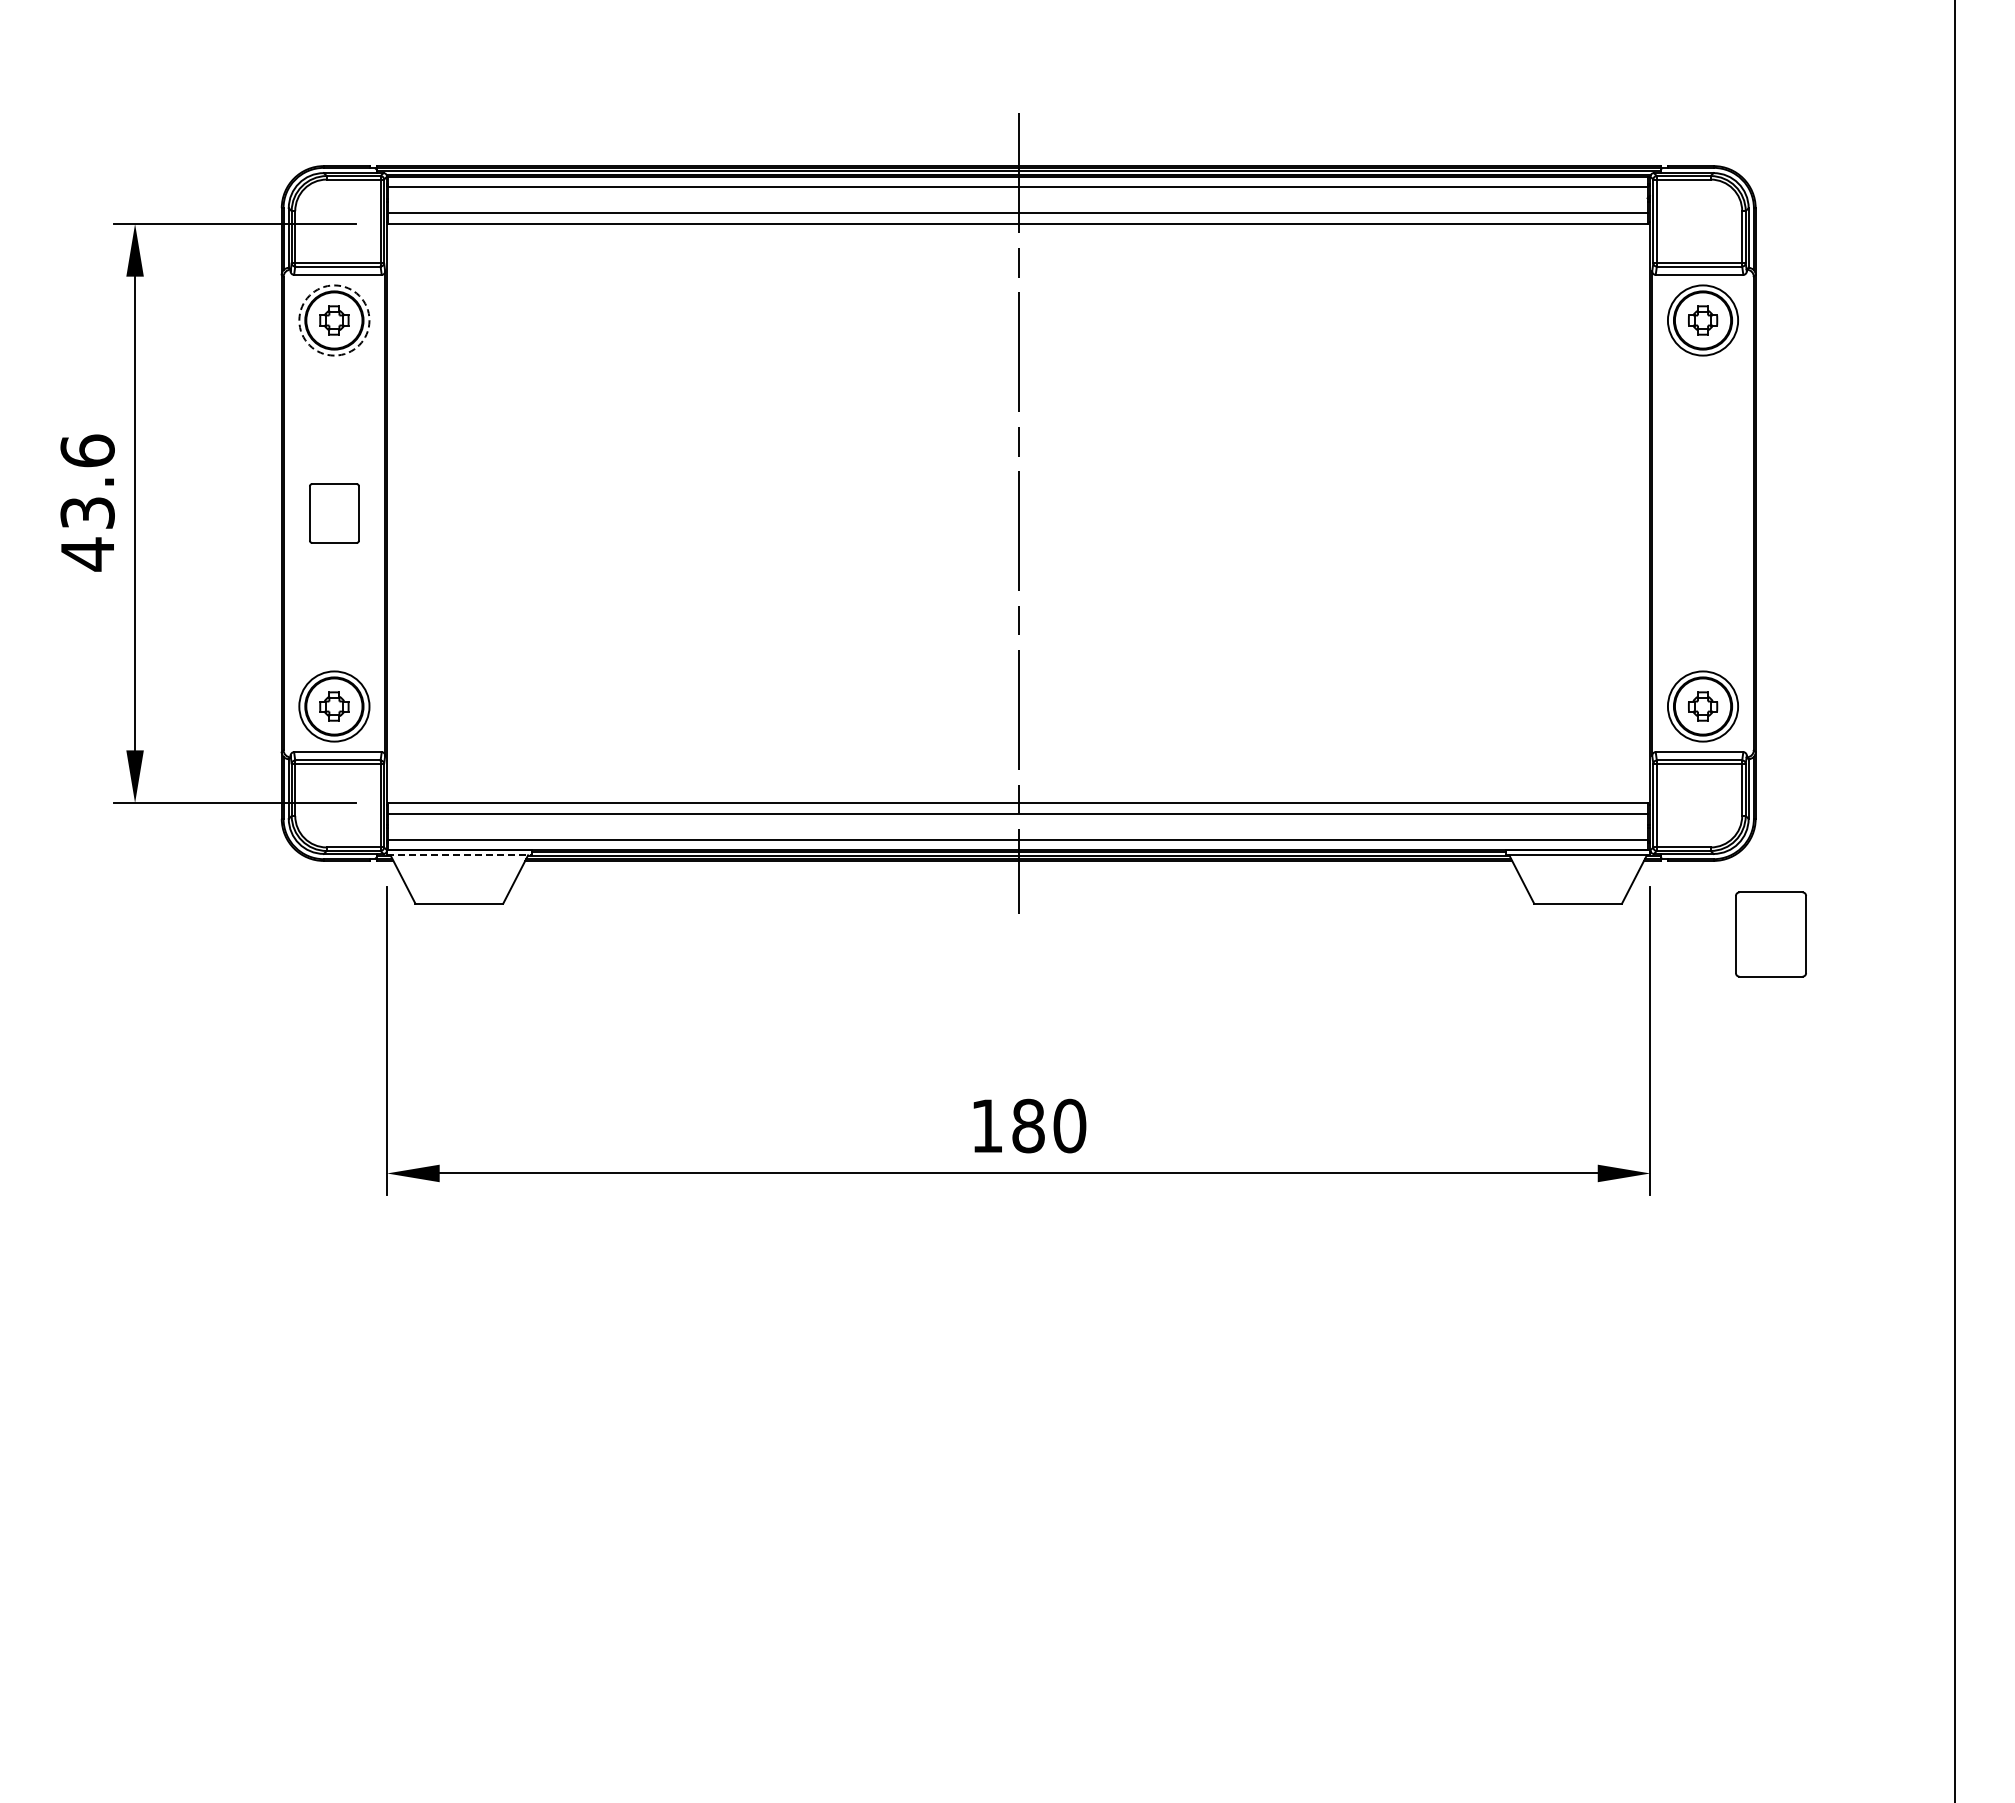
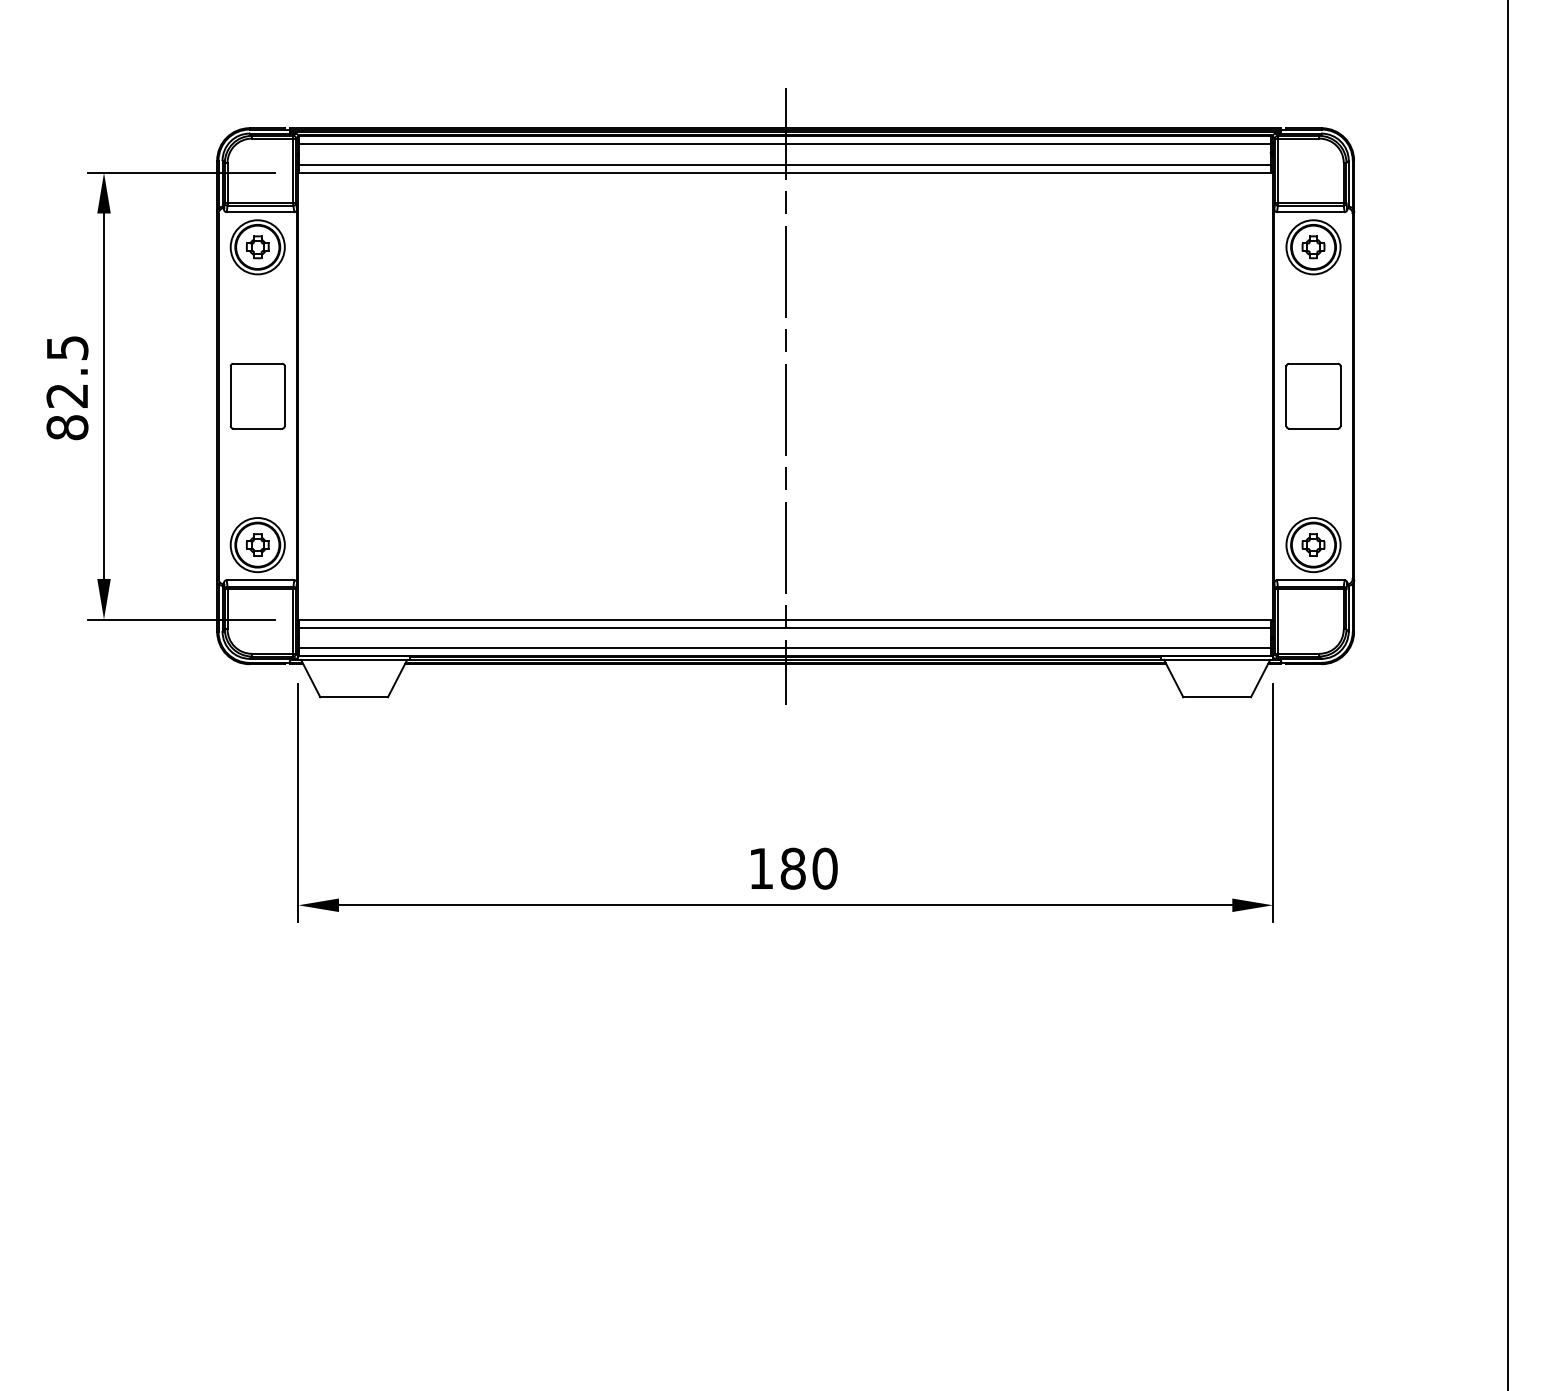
circle: (334, 320) -> (257, 247), dashed -> solid
text: (87, 502) -> (67, 387), 43.6 -> 82.5
part: (334, 513) -> (257, 396), size x1.43
line: (459, 855) -> (354, 660), dashed -> solid
part: (1770, 934) -> (1313, 396), moved

